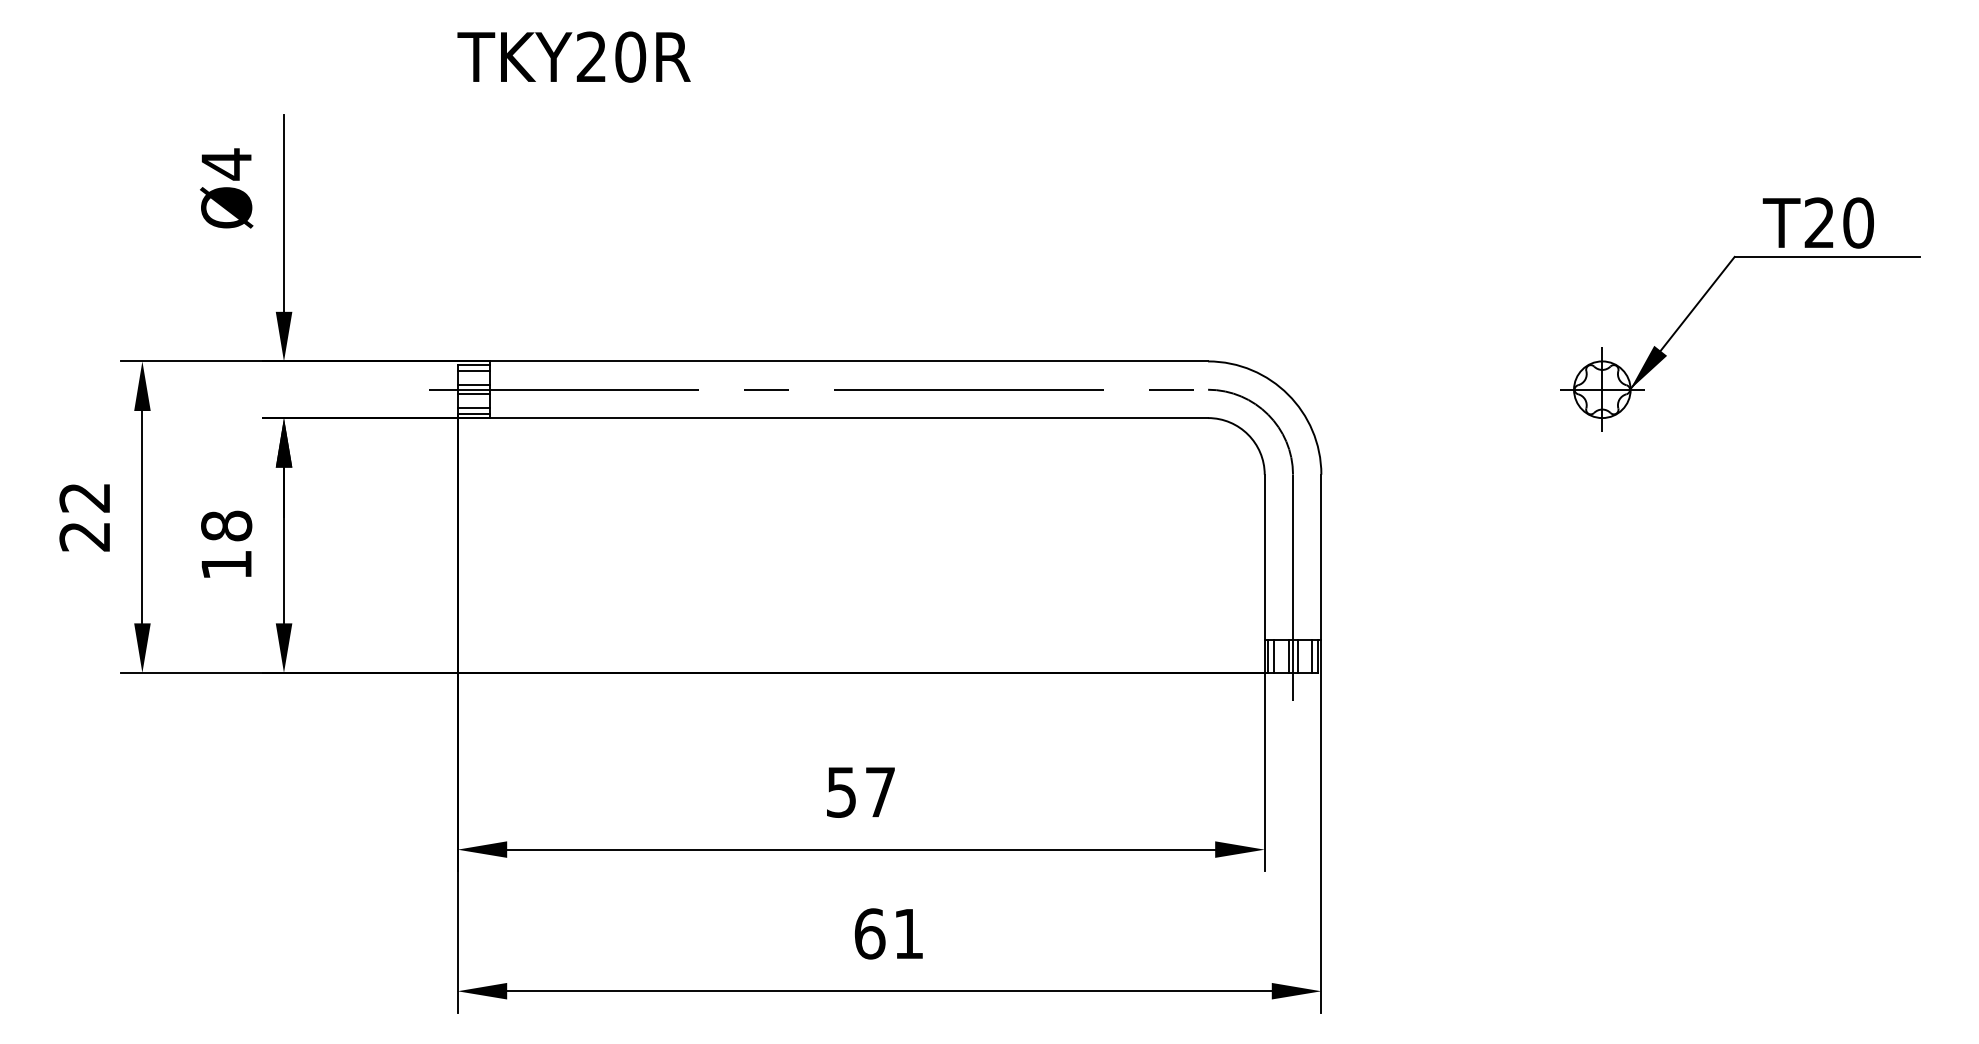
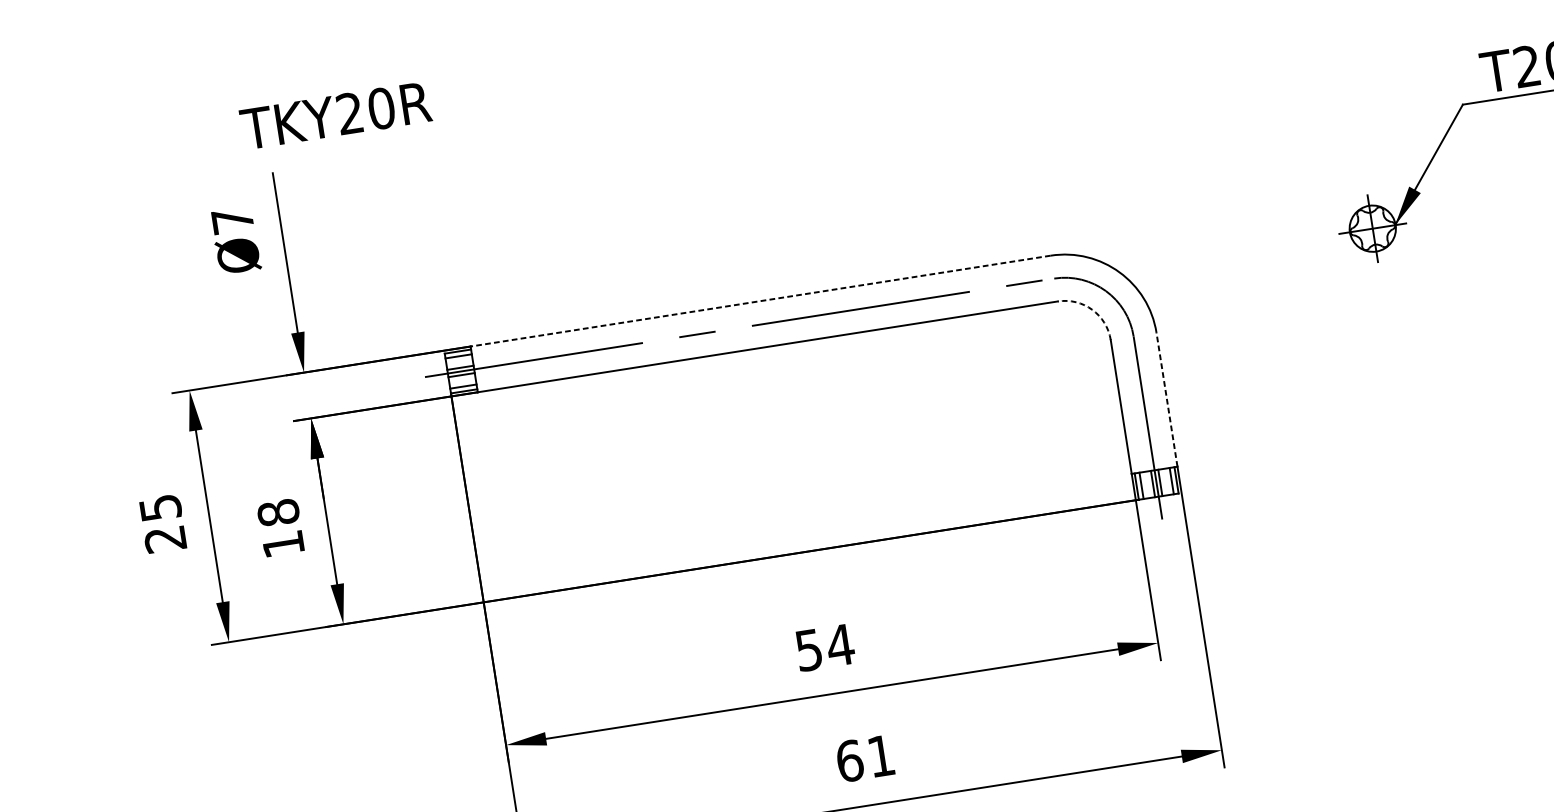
text: (573, 56) -> (335, 115), moved
text: (226, 164) -> (232, 220), Ø4 -> Ø7
line: (849, 361) -> (760, 301), solid -> dashed
arc: (1248, 434) -> (1092, 309), solid -> dashed
text: (84, 497) -> (160, 507), 22 -> 25
line: (1321, 557) -> (1167, 399), solid -> dashed
text: (880, 792) -> (840, 645), 57 -> 54

